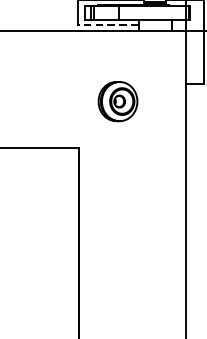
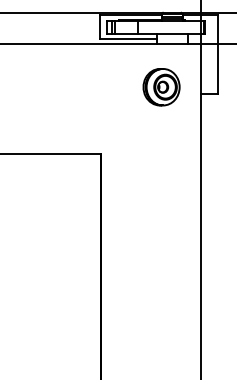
line: (108, 24) -> (128, 38), dashed -> solid
part: (117, 101) -> (161, 87), moved

